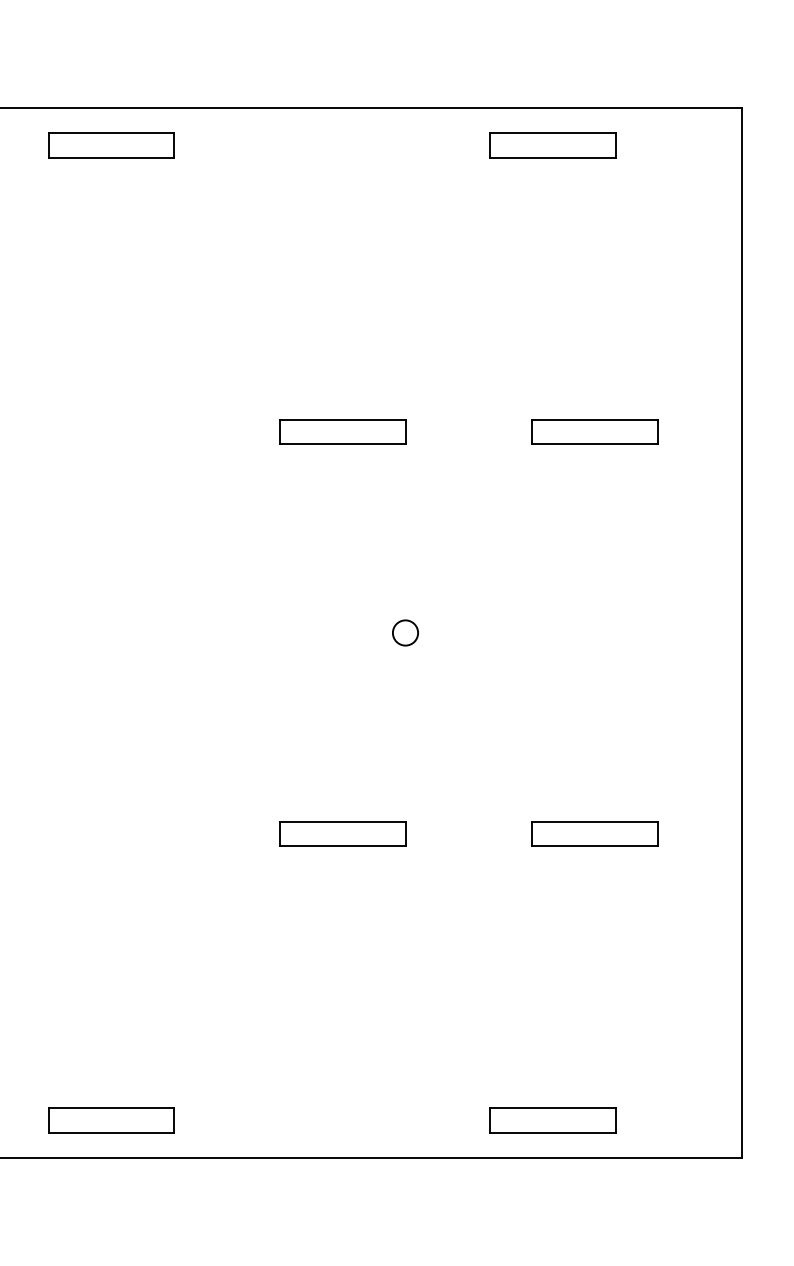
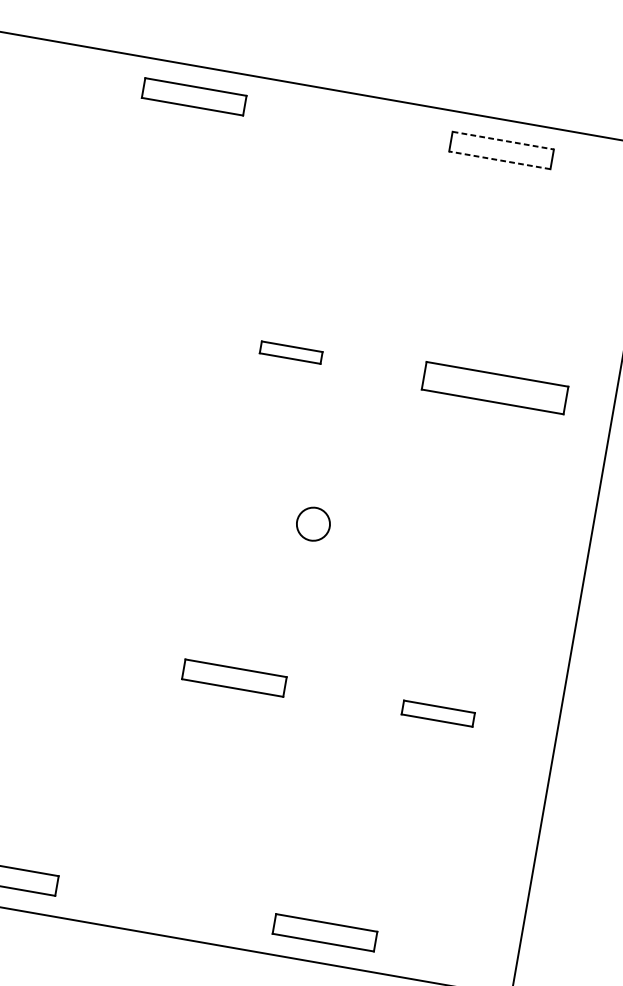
line: (552, 133) -> (502, 140), solid -> dashed
part: (111, 145) -> (194, 97), moved
line: (552, 157) -> (499, 160), solid -> dashed
part: (342, 431) -> (290, 352), size x0.6
part: (594, 431) -> (494, 387), size x1.4
circle: (405, 632) -> (313, 523), size x1.6
part: (594, 833) -> (438, 713), size x0.7
part: (552, 1120) -> (324, 932), moved

